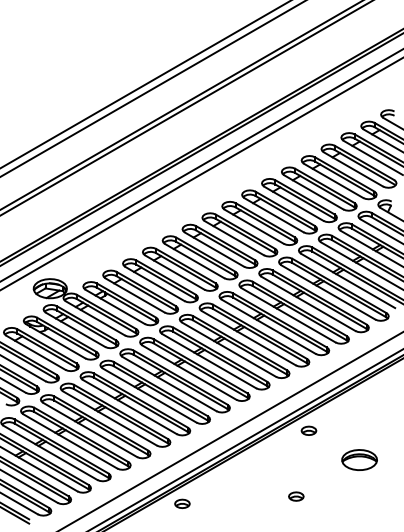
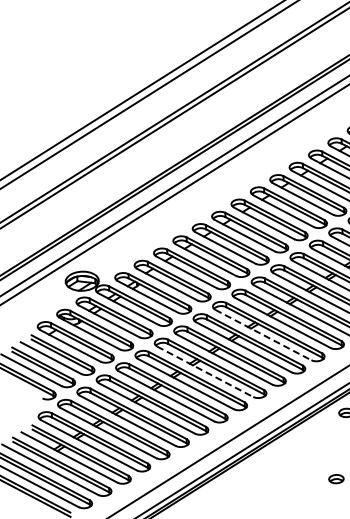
line: (229, 349) -> (263, 334), solid -> dashed
line: (169, 384) -> (205, 372), solid -> dashed
part: (182, 503) -> (222, 490), removed

